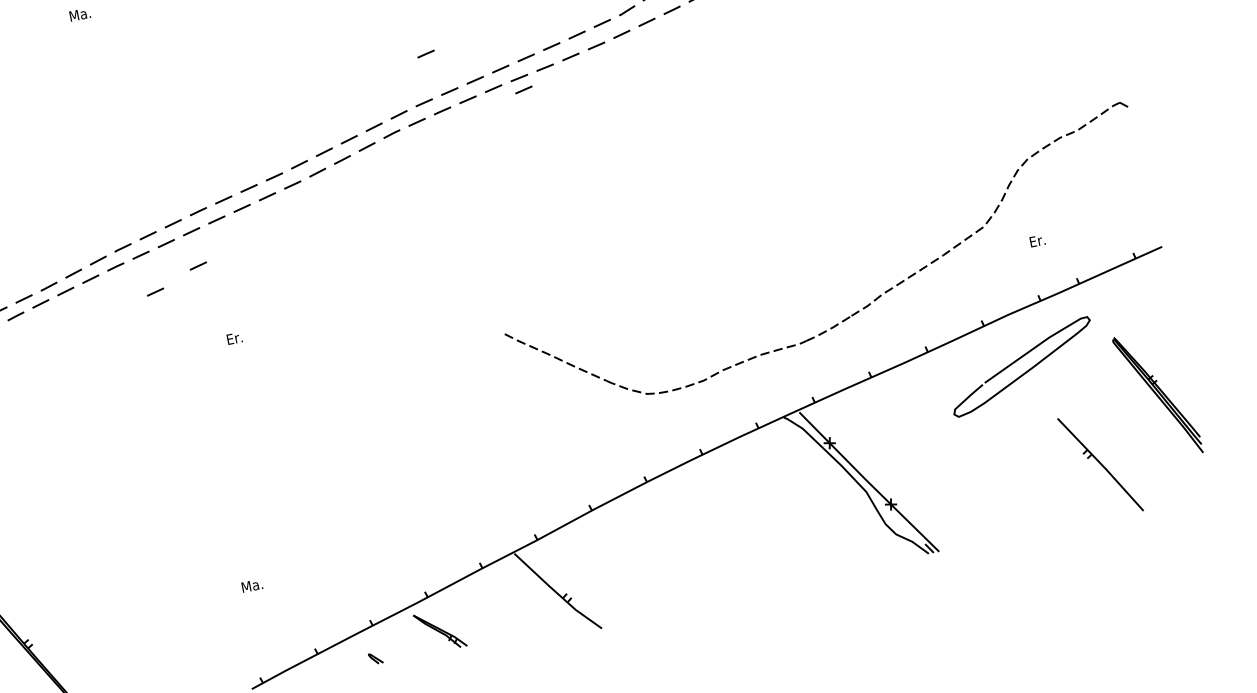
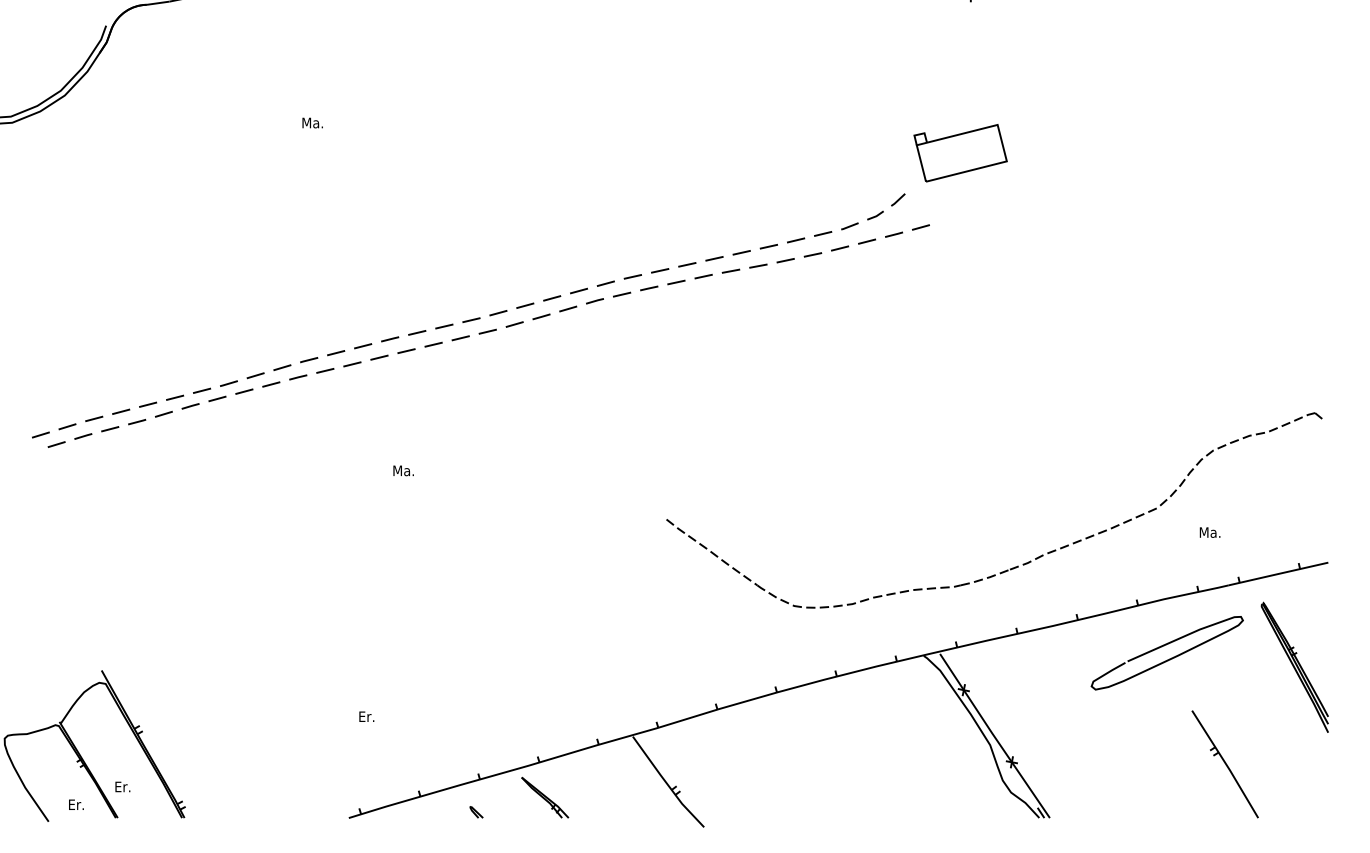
line: (426, 54) -> (644, 229), removed
line: (524, 89) -> (733, 283), removed
text: (1040, 240) -> (1210, 532), Er. -> Ma.
line: (198, 265) -> (379, 392), removed
line: (155, 291) -> (332, 409), removed
text: (237, 337) -> (403, 470), Er. -> Ma.
part: (1157, 394) -> (1294, 666), moved
text: (252, 585) -> (369, 716), Ma. -> Er.

